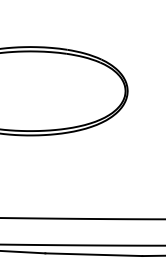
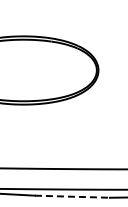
line: (94, 254) -> (72, 196), solid -> dashed

